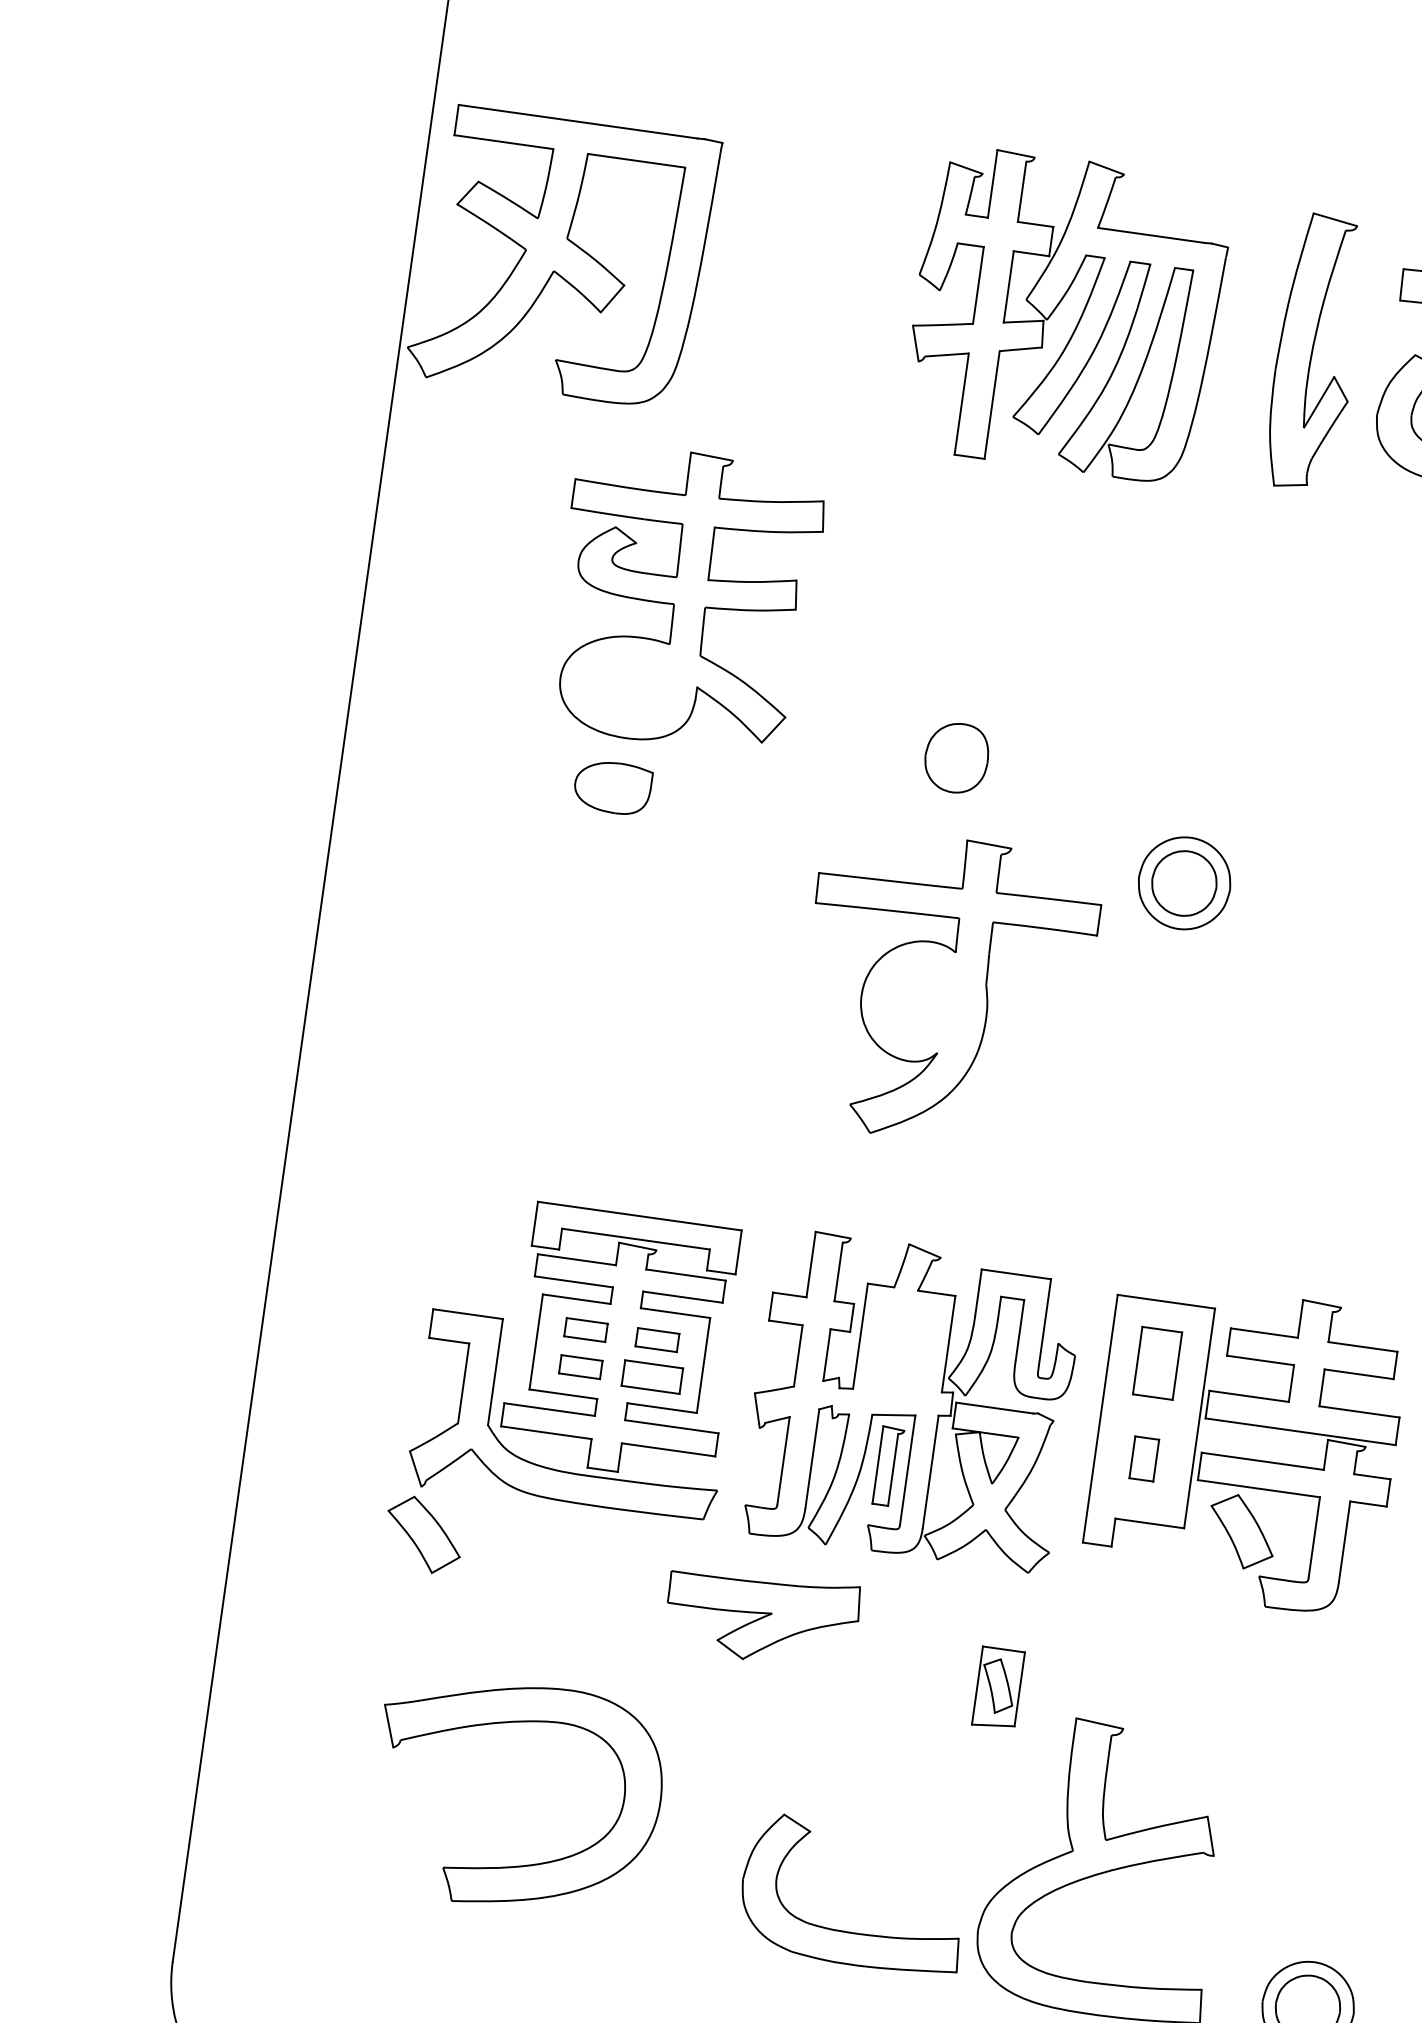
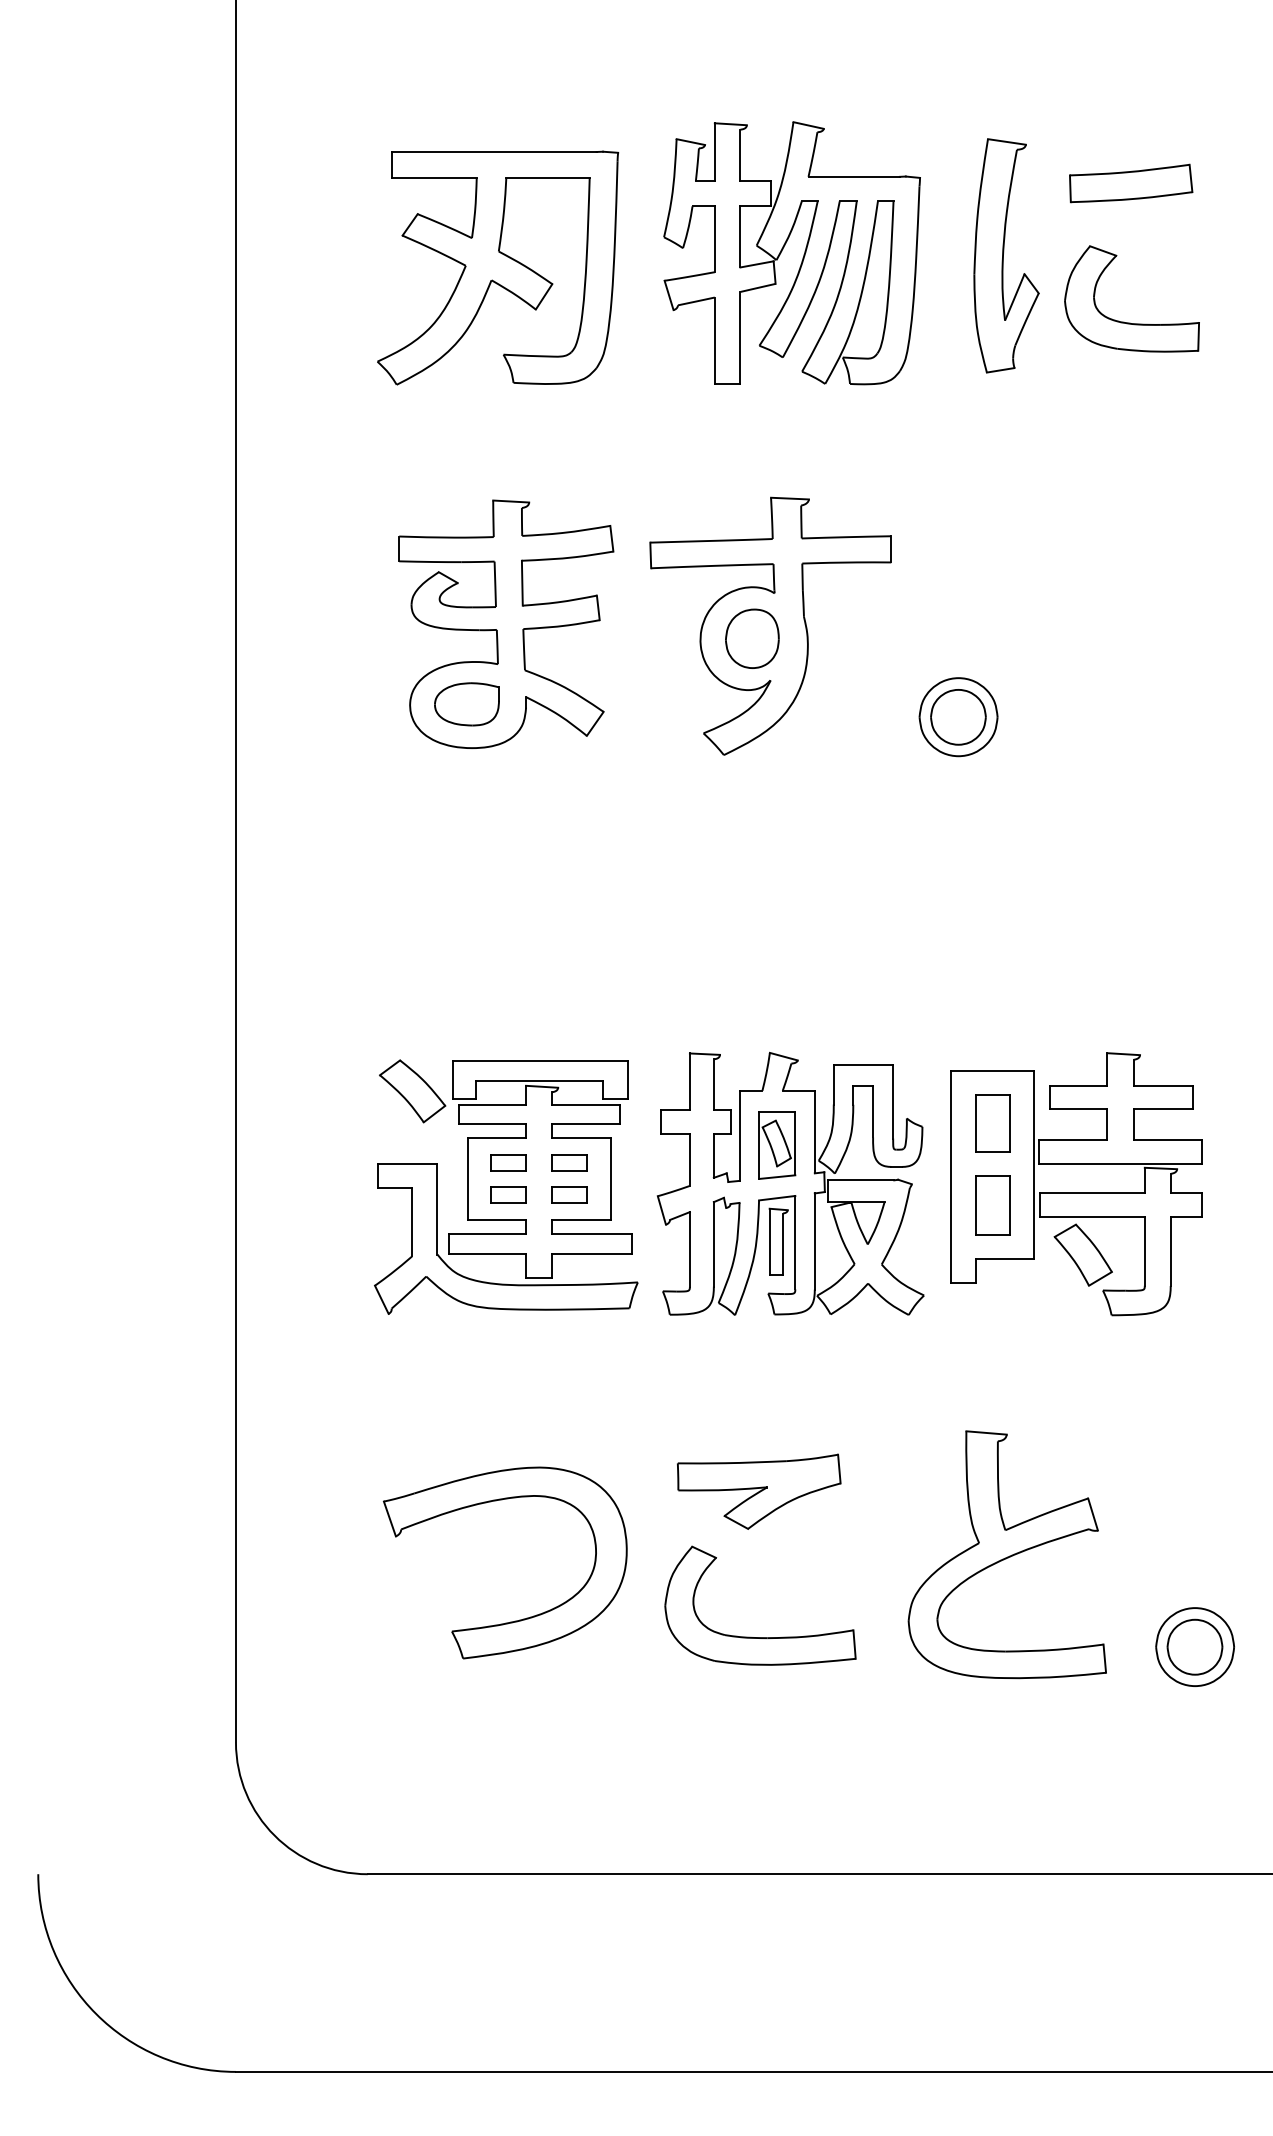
part: (564, 257) -> (498, 267), moved
part: (686, 598) -> (506, 623), moved
part: (945, 989) -> (770, 625), moved
part: (652, 1376) -> (569, 1194), size x0.71
part: (1144, 1459) -> (992, 1205), size x1.67
part: (423, 1535) -> (412, 1091), moved
part: (762, 1617) -> (759, 1491), moved
part: (998, 1688) -> (777, 1145), moved
part: (849, 1931) -> (760, 1637), moved

